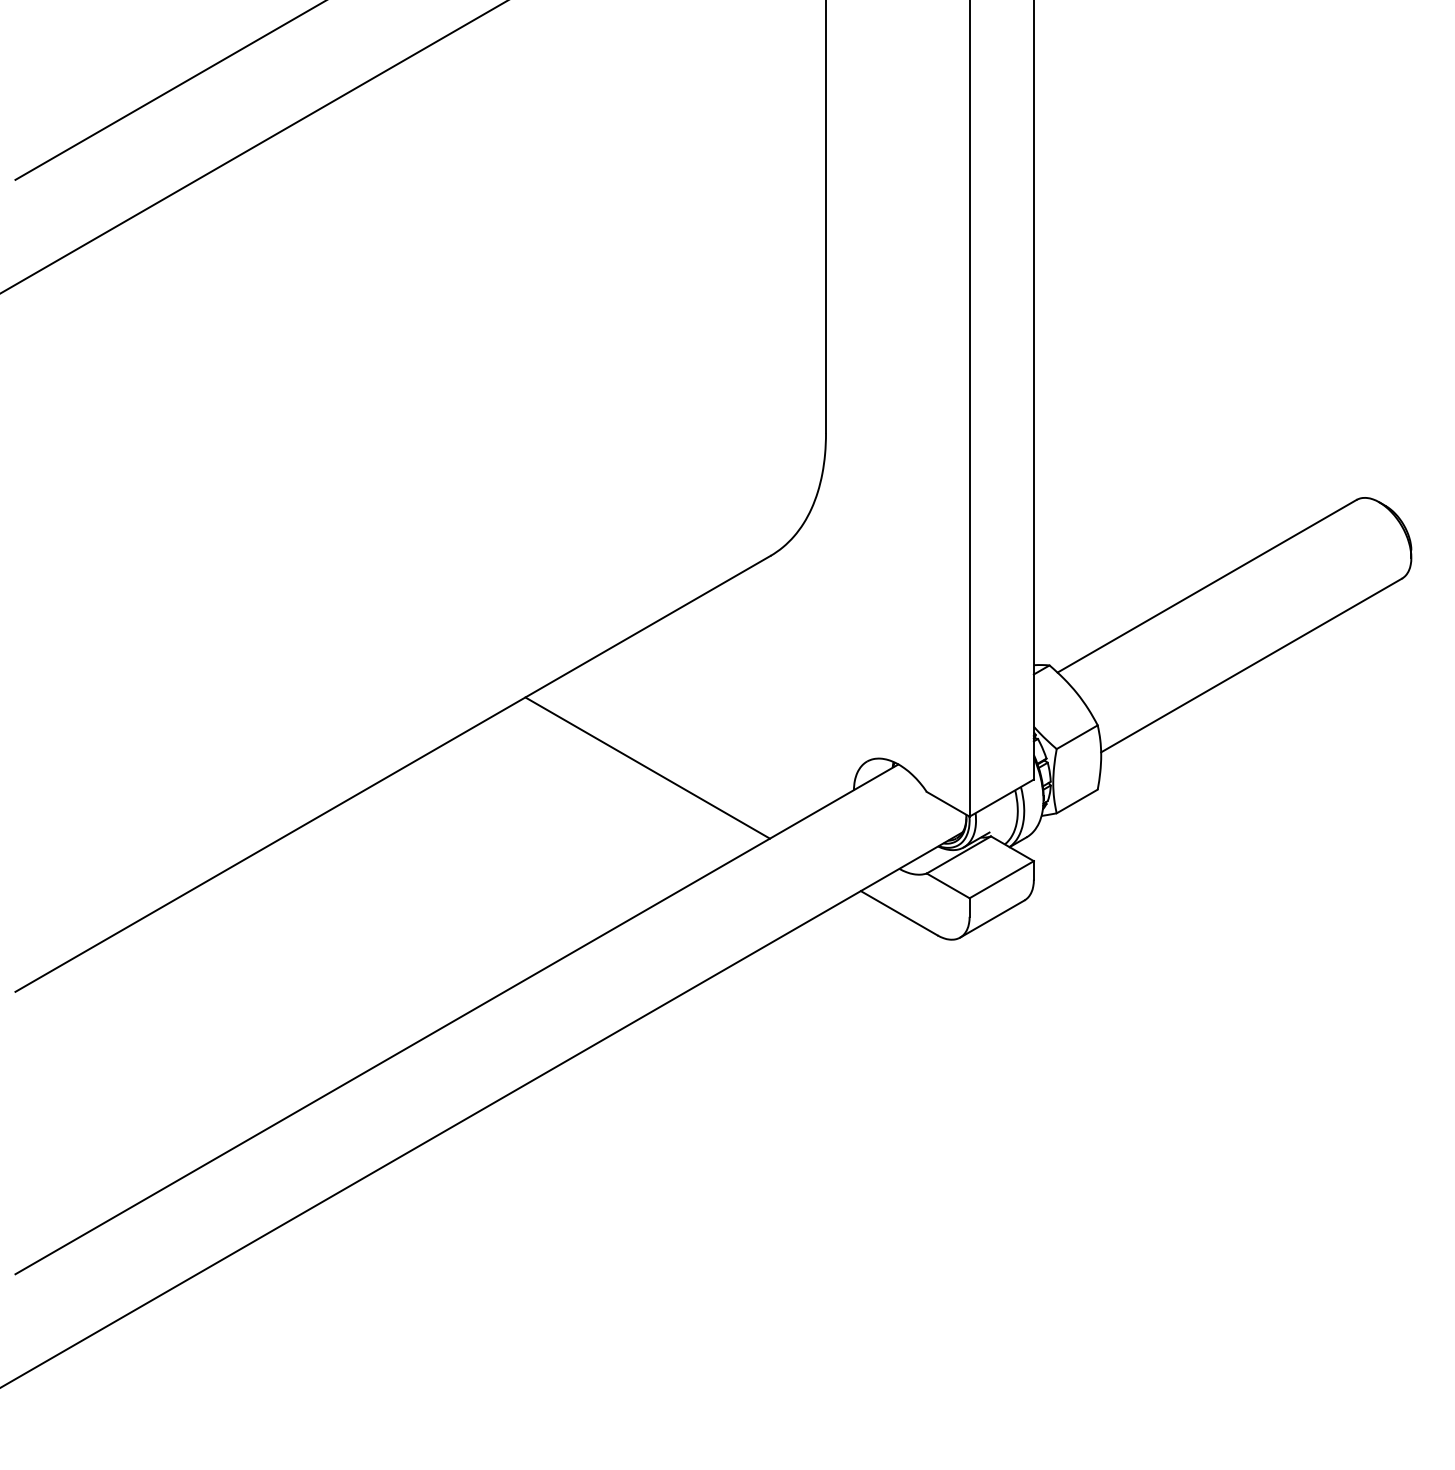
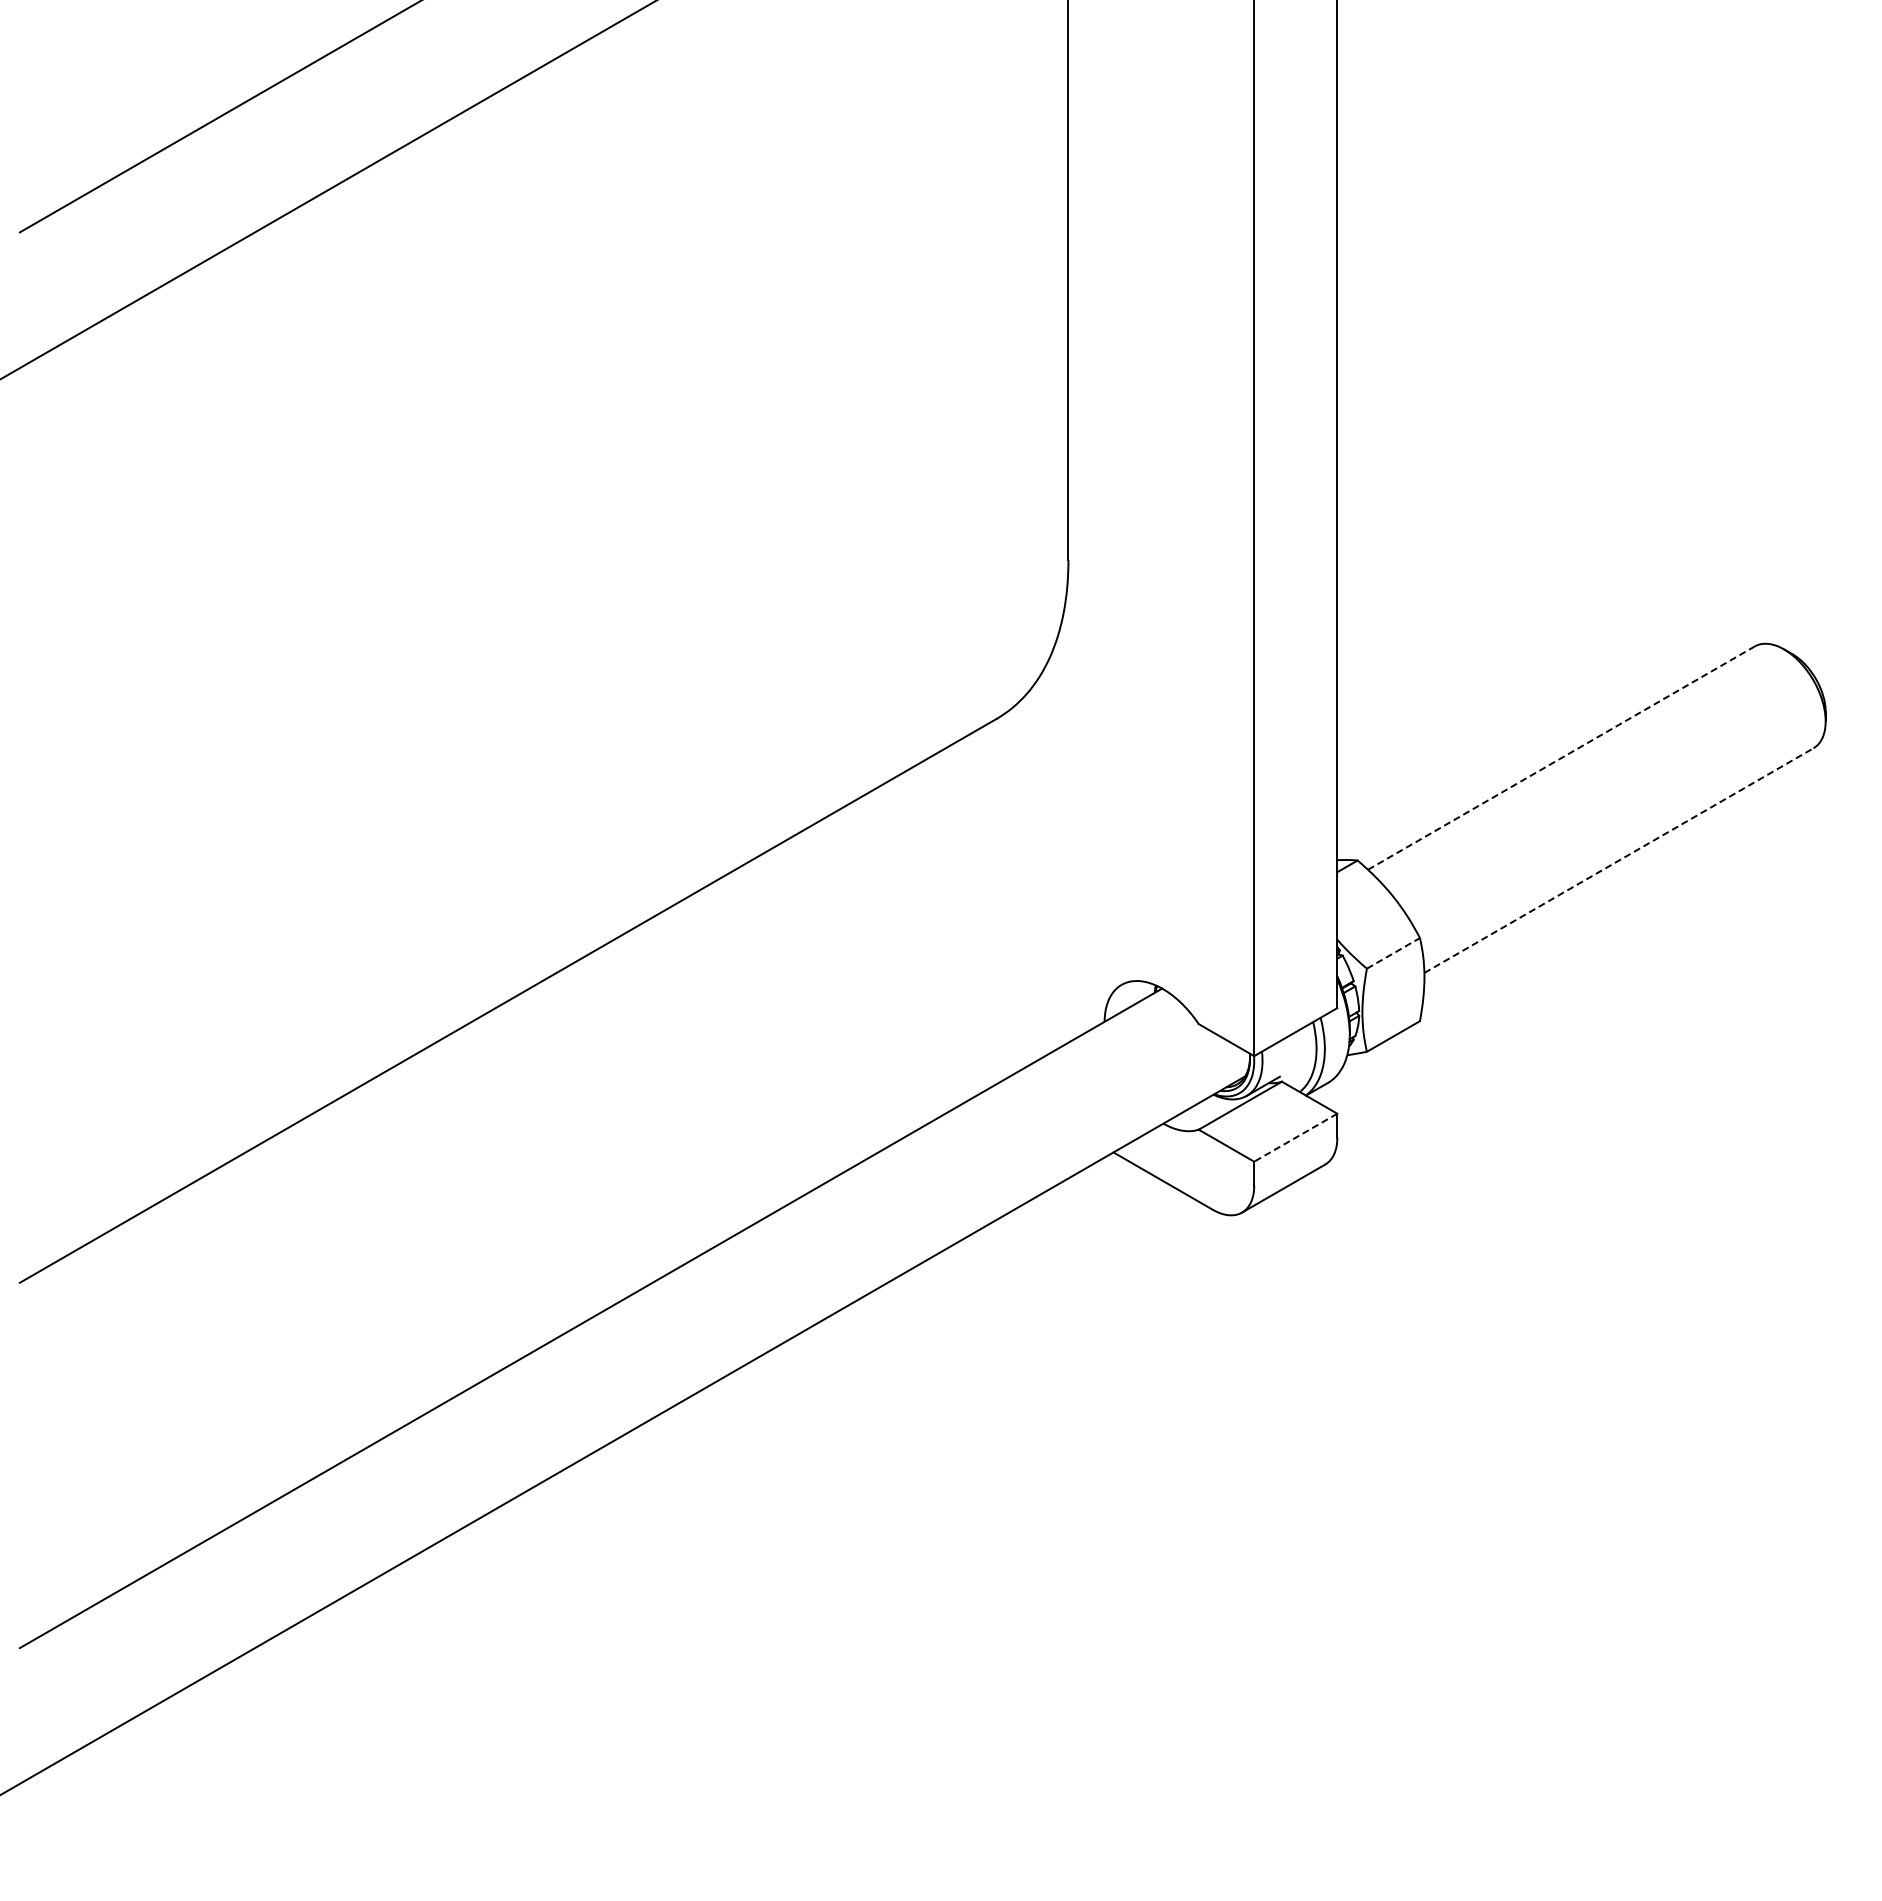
line: (1207, 585) -> (1561, 757), solid -> dashed
line: (1251, 665) -> (1618, 860), solid -> dashed
line: (1077, 737) -> (1393, 953), solid -> dashed
line: (647, 767) -> (837, 992), removed
line: (1001, 879) -> (1295, 1137), solid -> dashed

